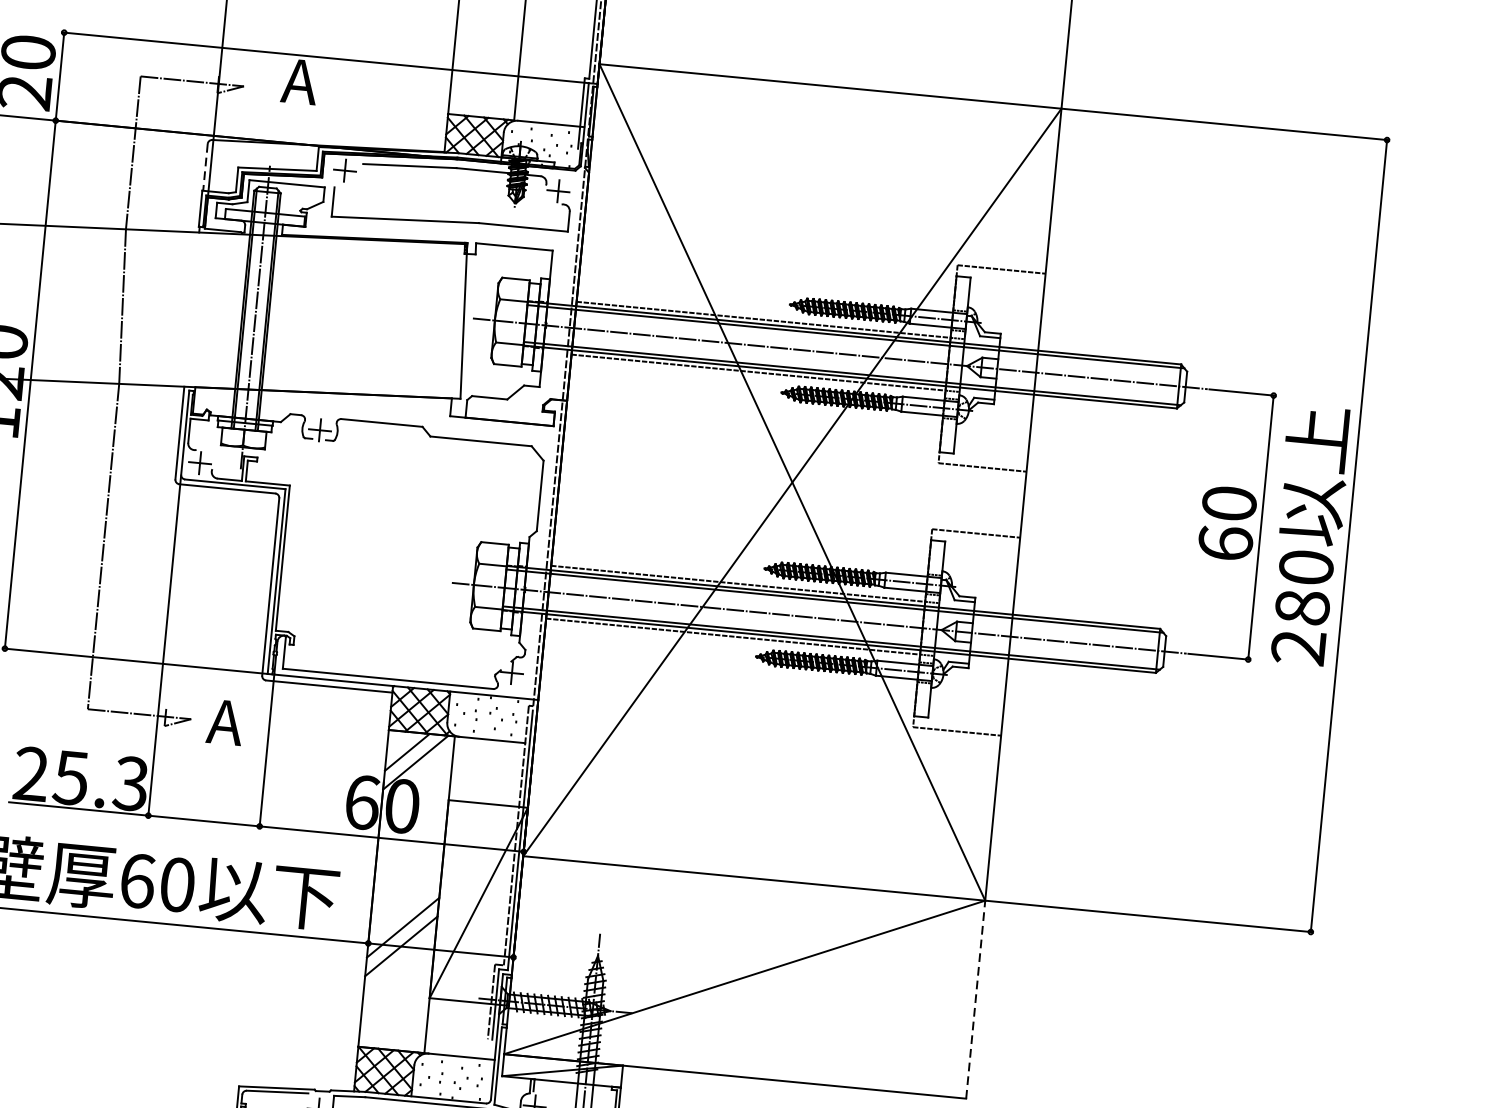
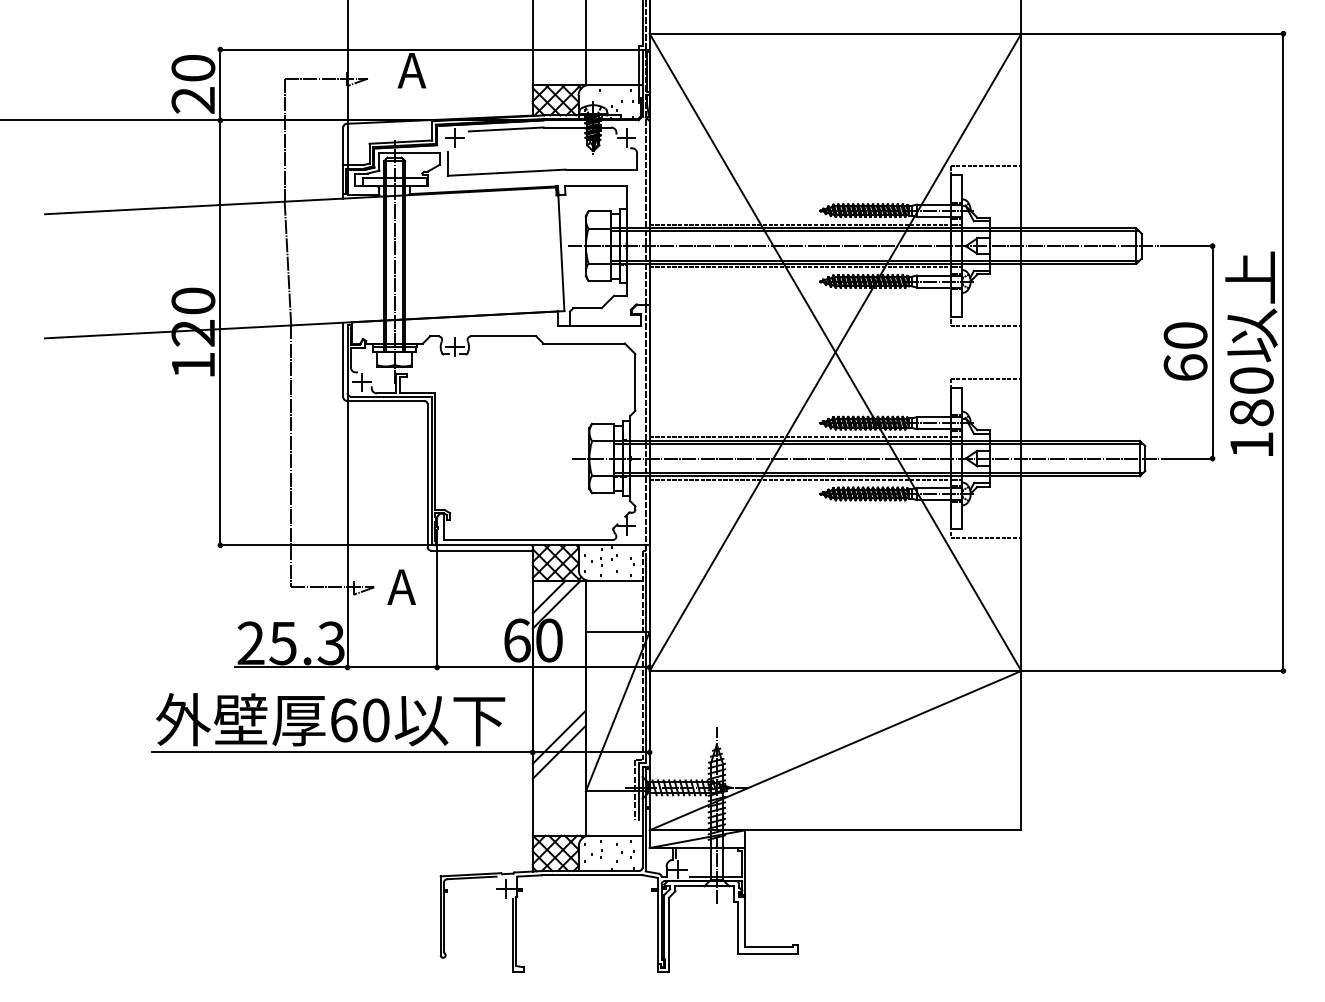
line: (205, 167) -> (343, 146), dashed -> solid
text: (1298, 646) -> (1251, 444), 280 -> 180
line: (975, 999) -> (1021, 750), dashed -> solid

